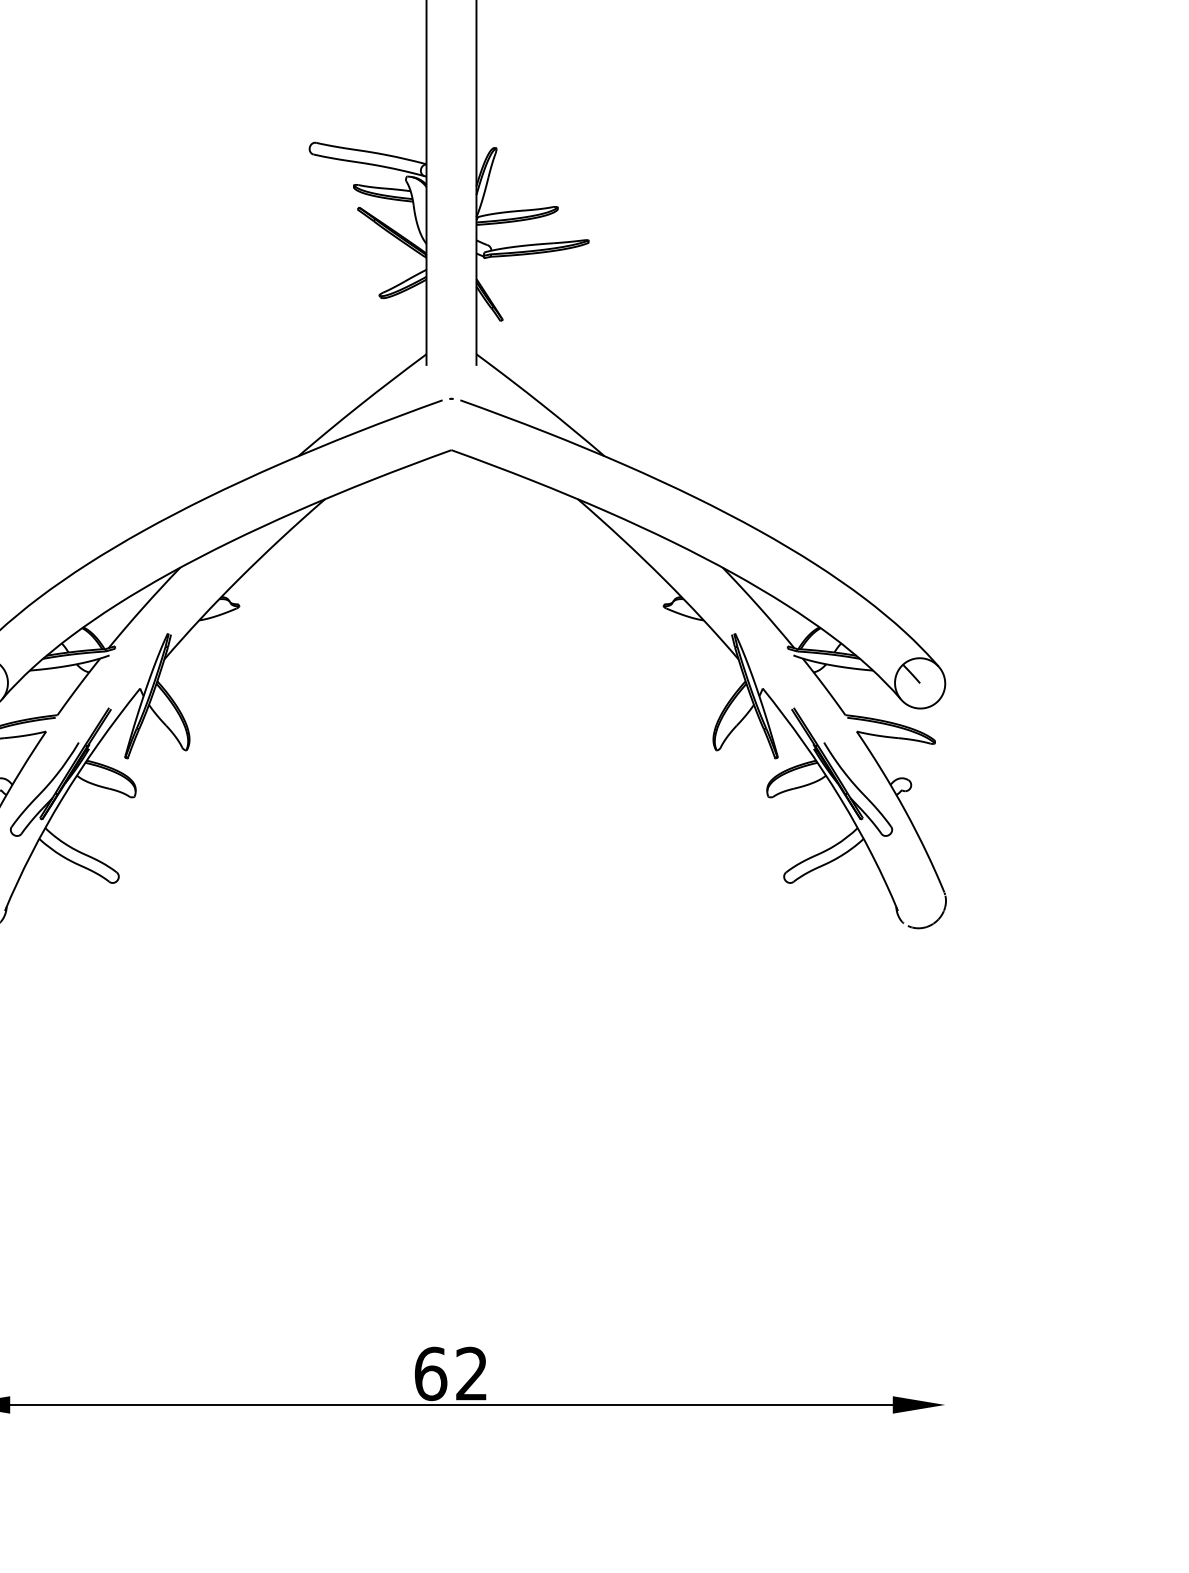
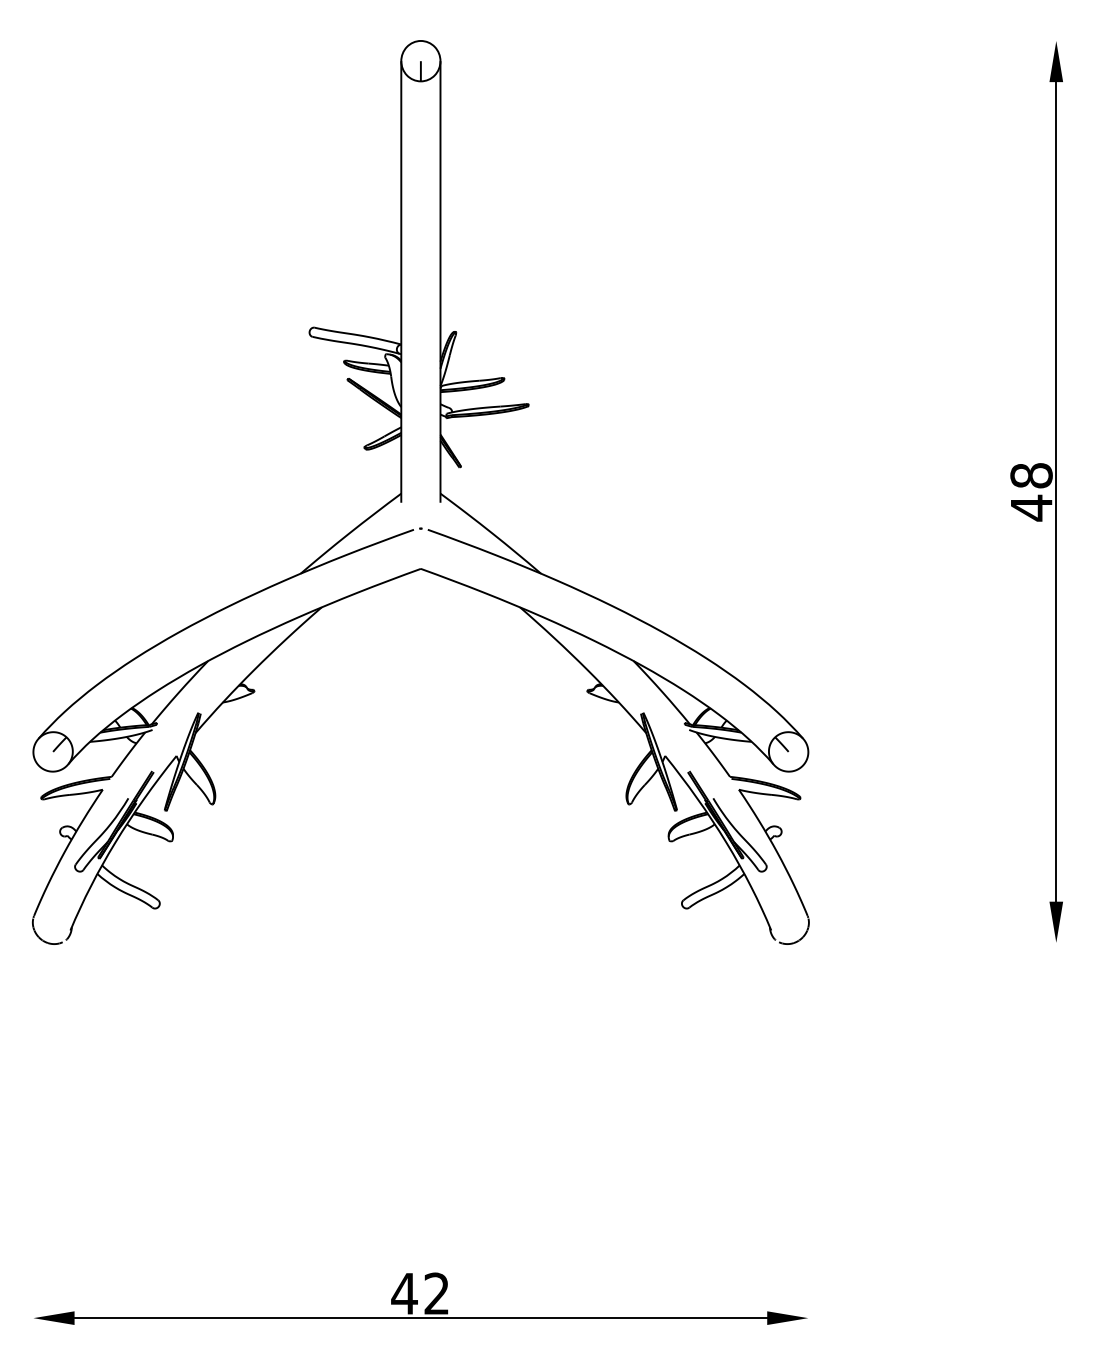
text: (430, 1373) -> (404, 1293), 62 -> 42

